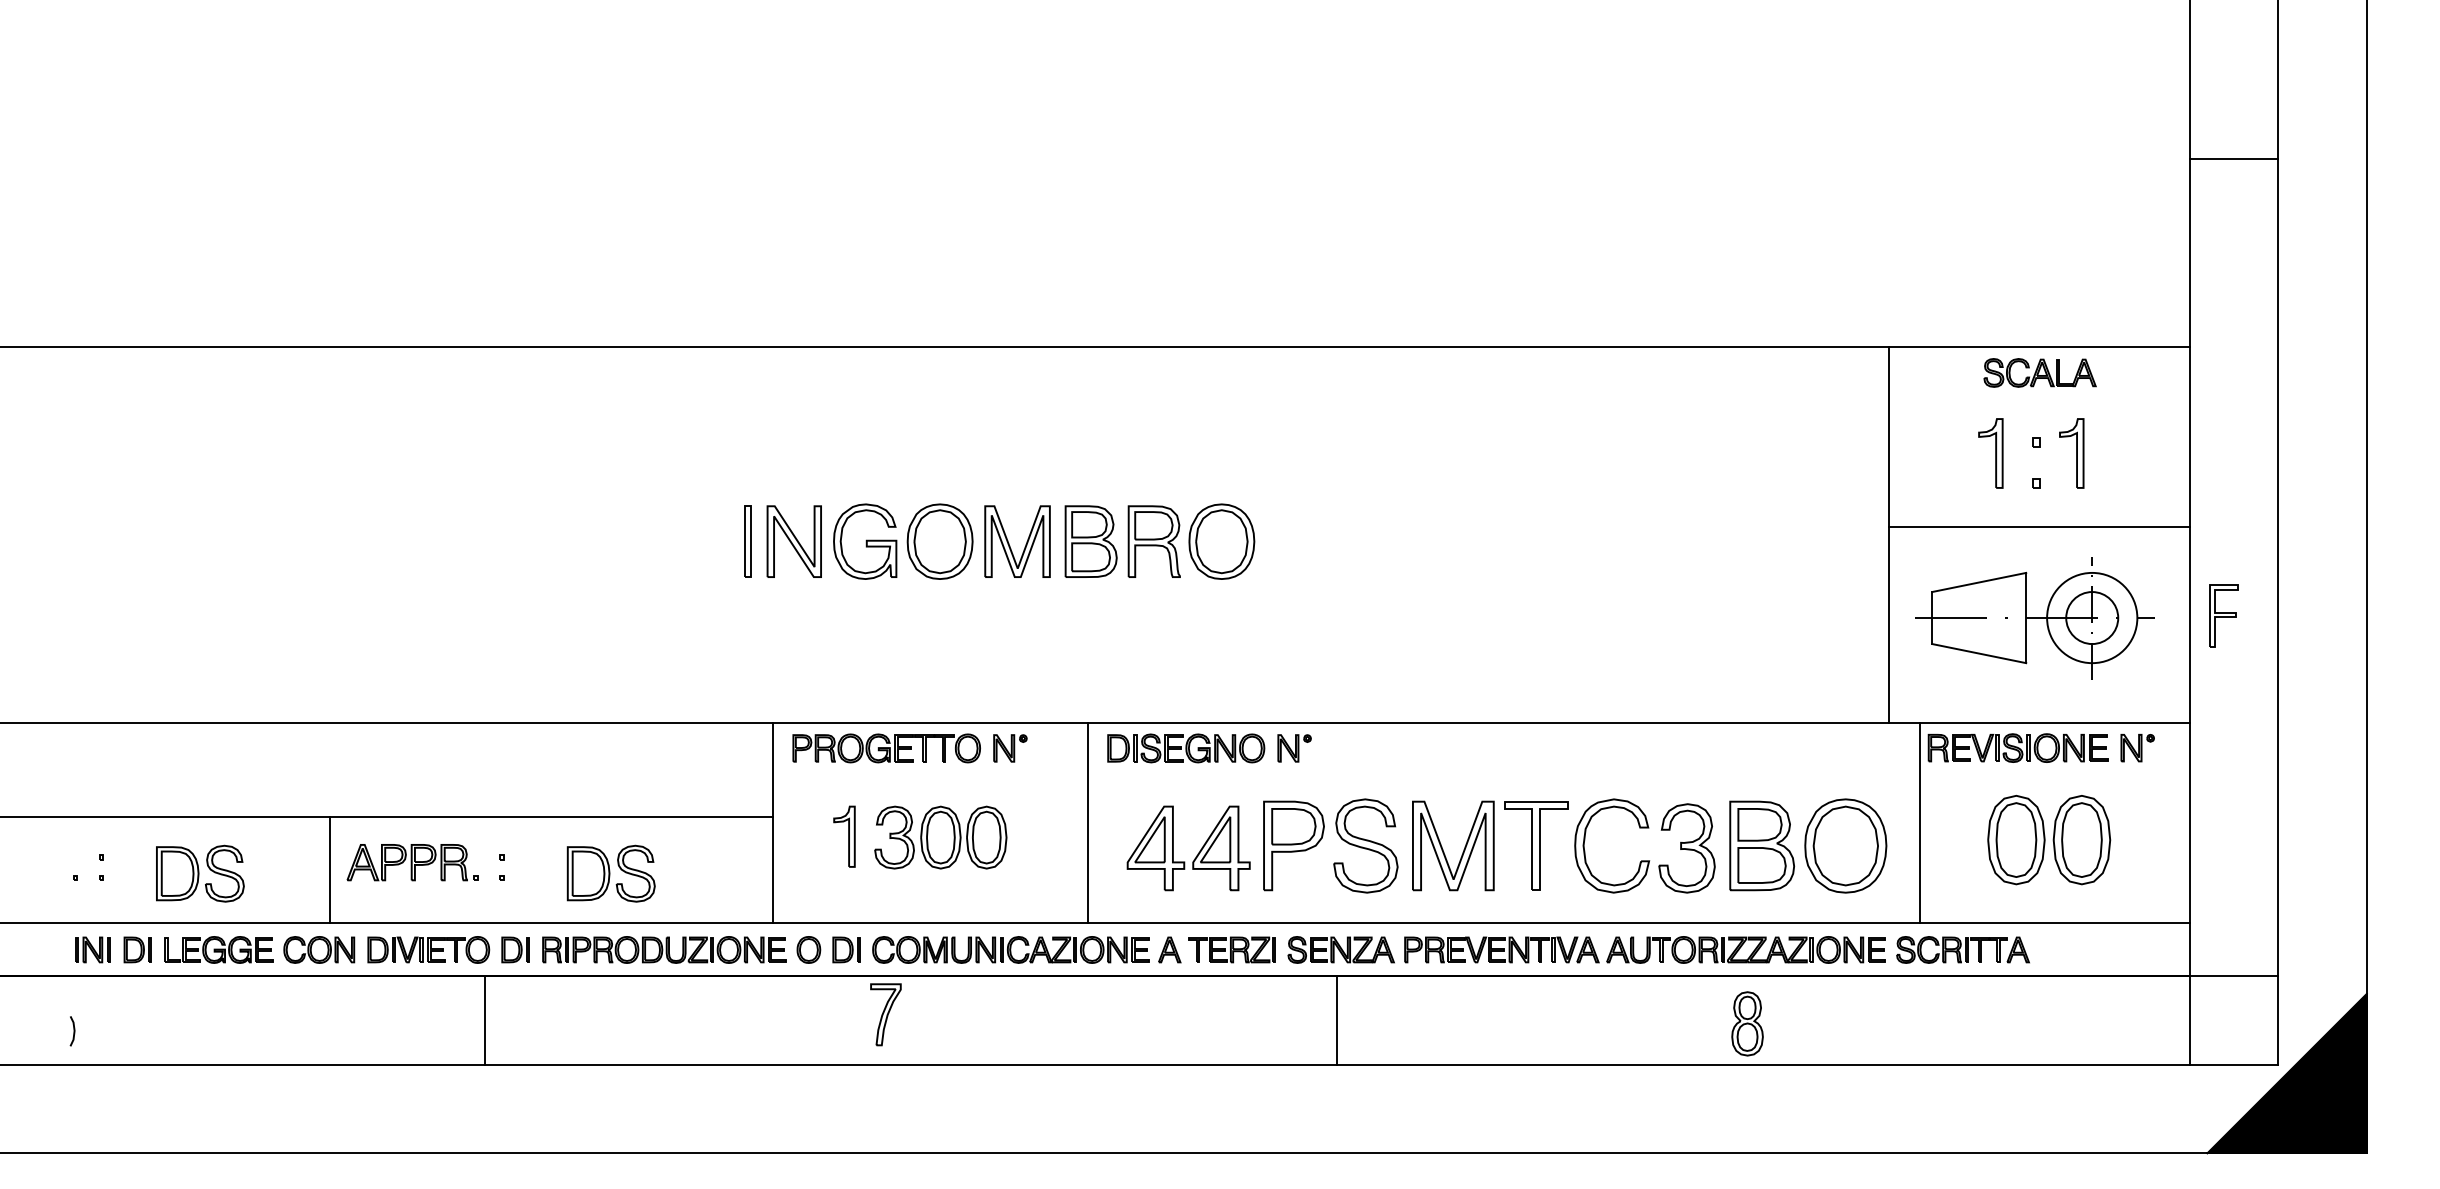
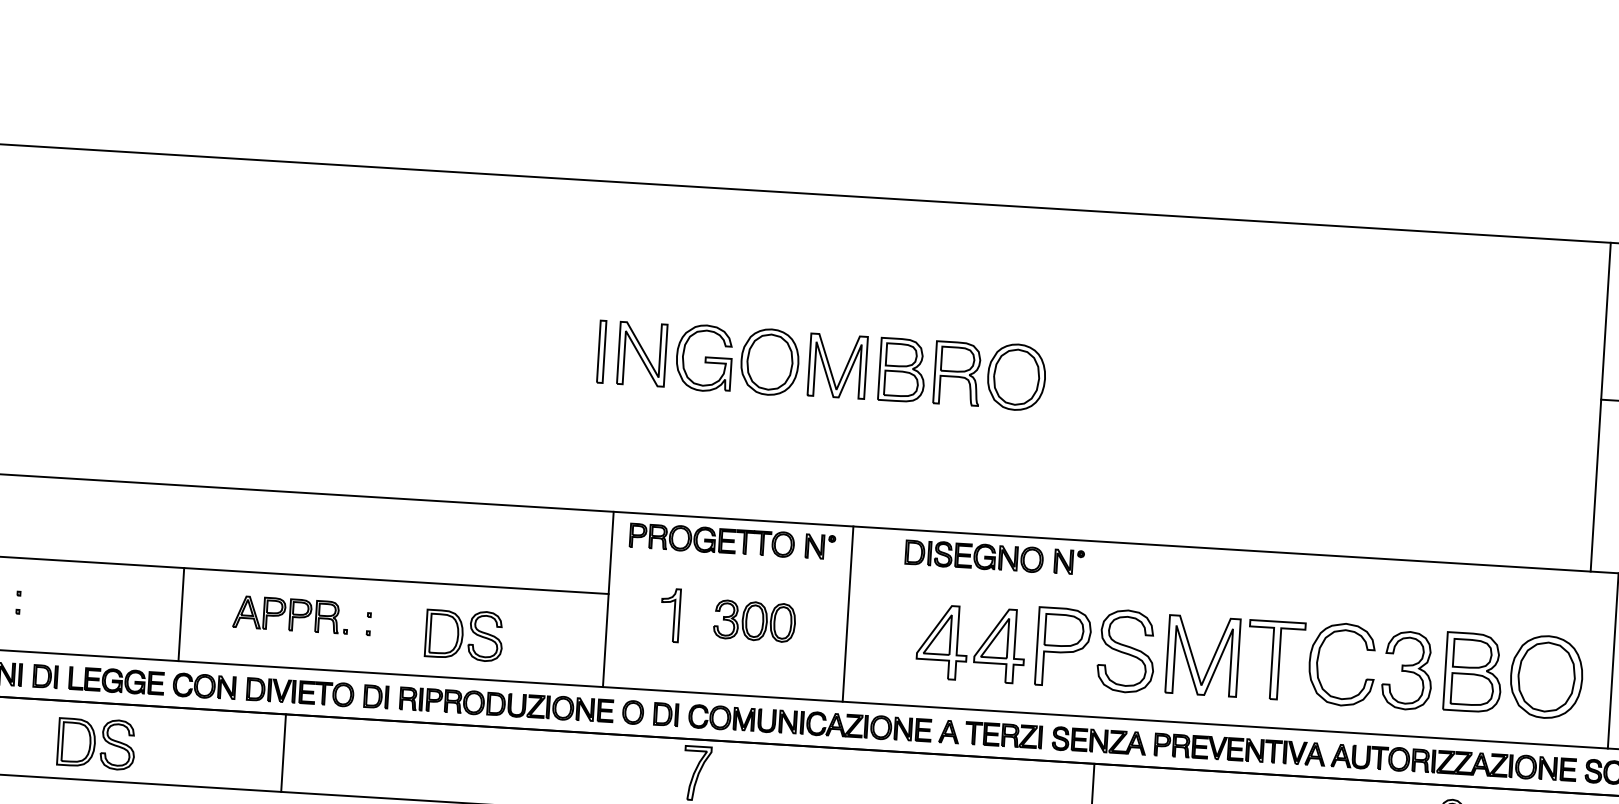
line: (1087, 822) -> (848, 613), moved
part: (940, 837) -> (754, 621), size x0.7
line: (329, 869) -> (180, 614), moved
part: (200, 873) -> (96, 743), moved
line: (484, 1020) -> (283, 753), moved

